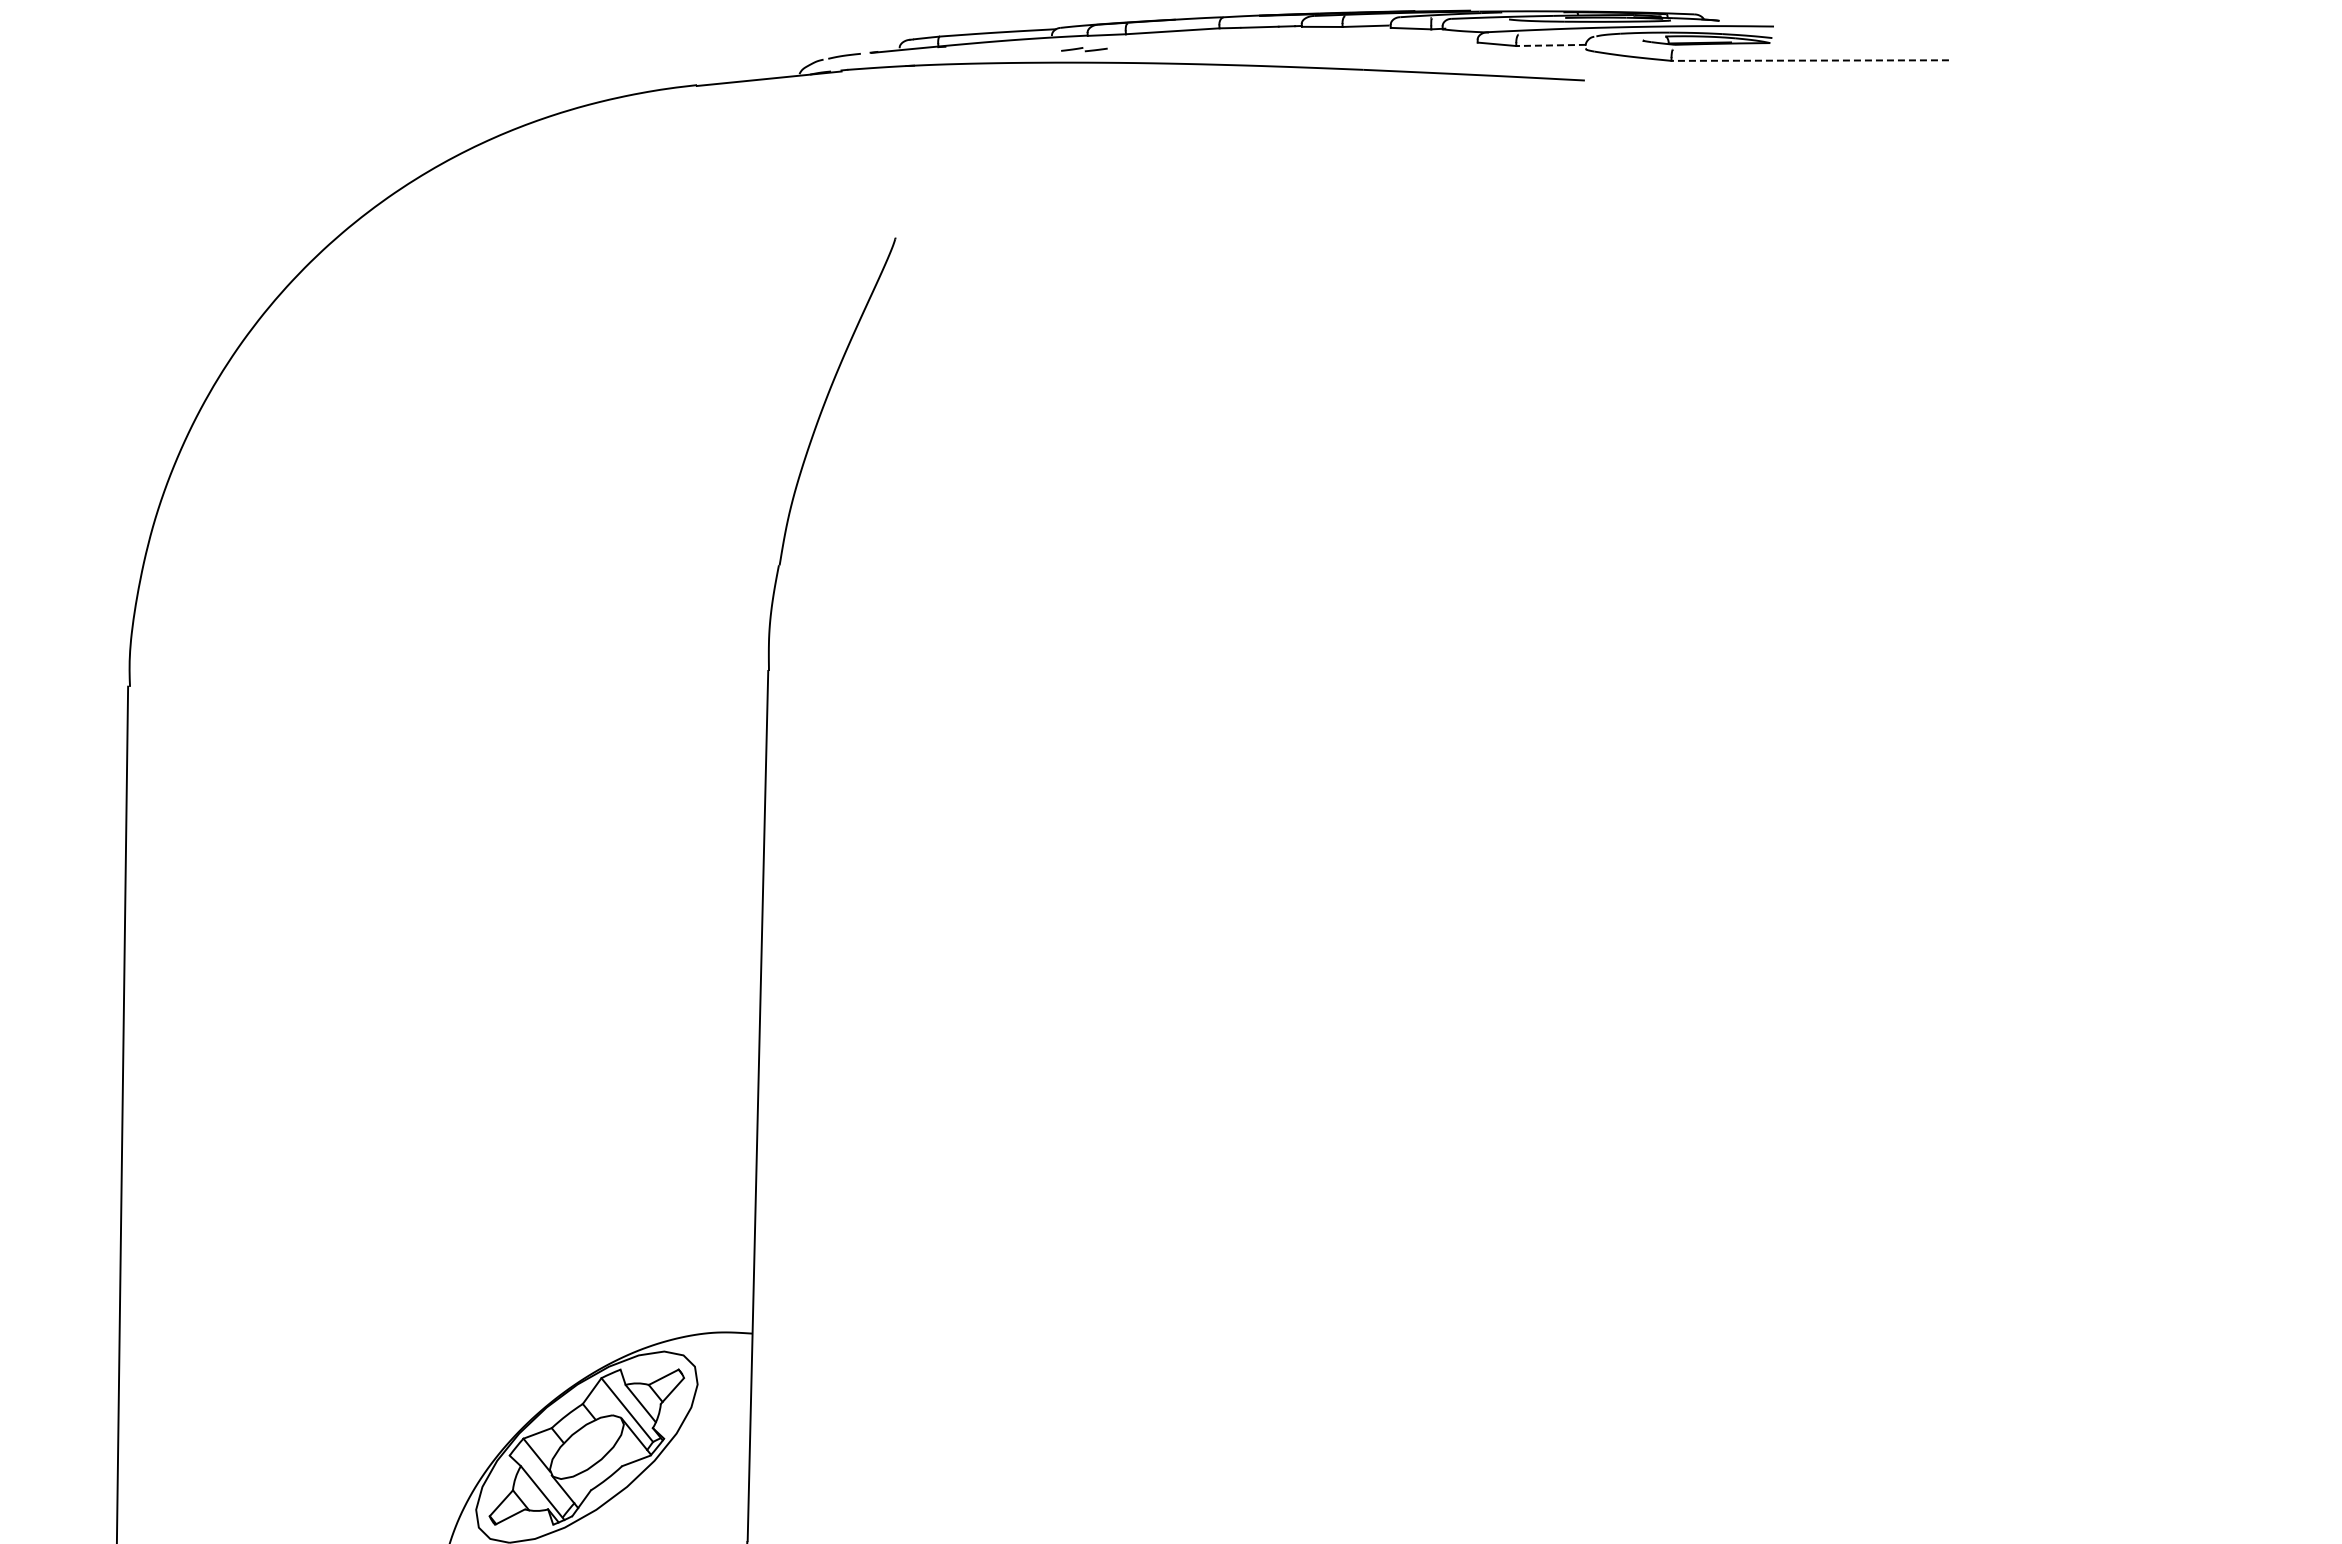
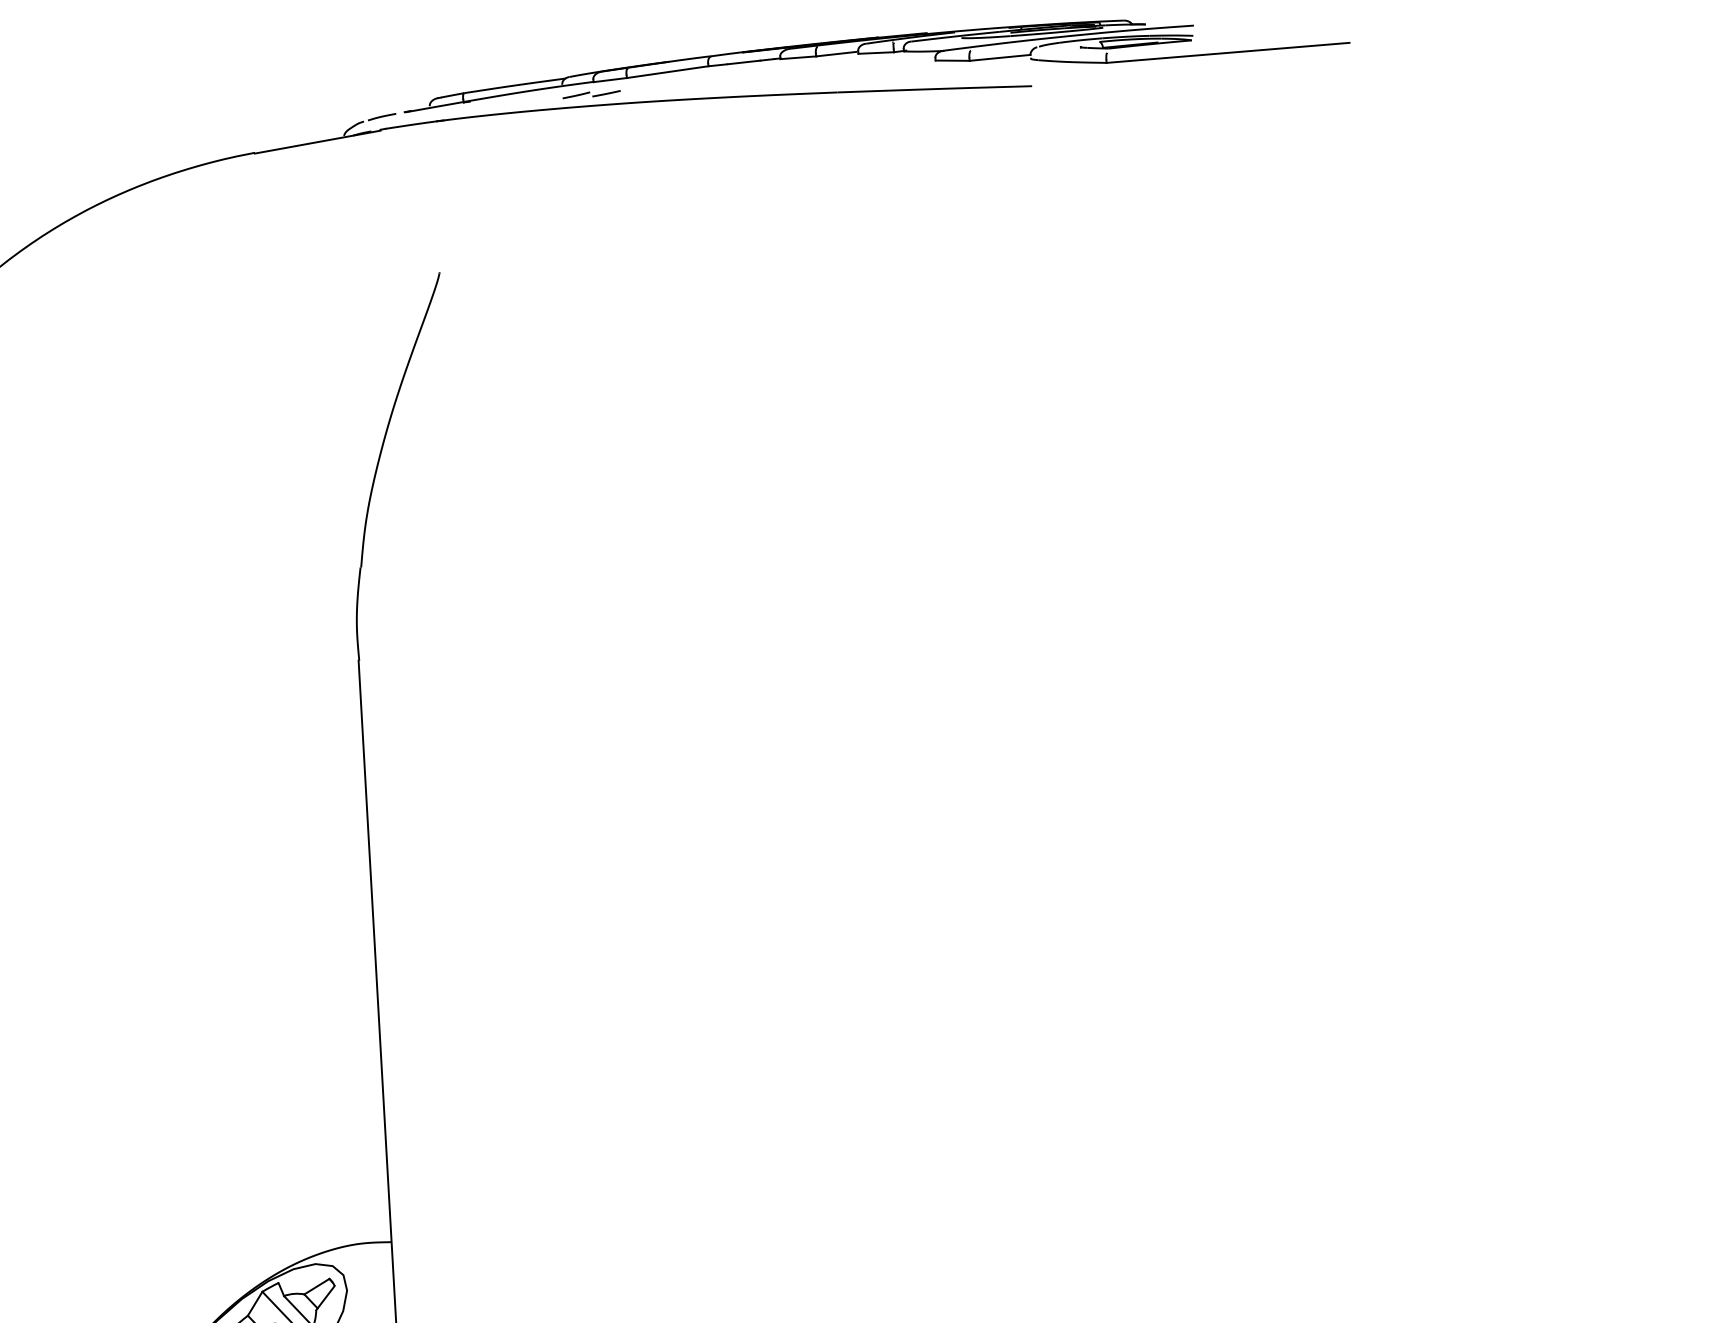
line: (1551, 45) -> (1000, 57), dashed -> solid
part: (1084, 49) -> (591, 94), size x1.43
line: (1810, 60) -> (1228, 52), dashed -> solid

